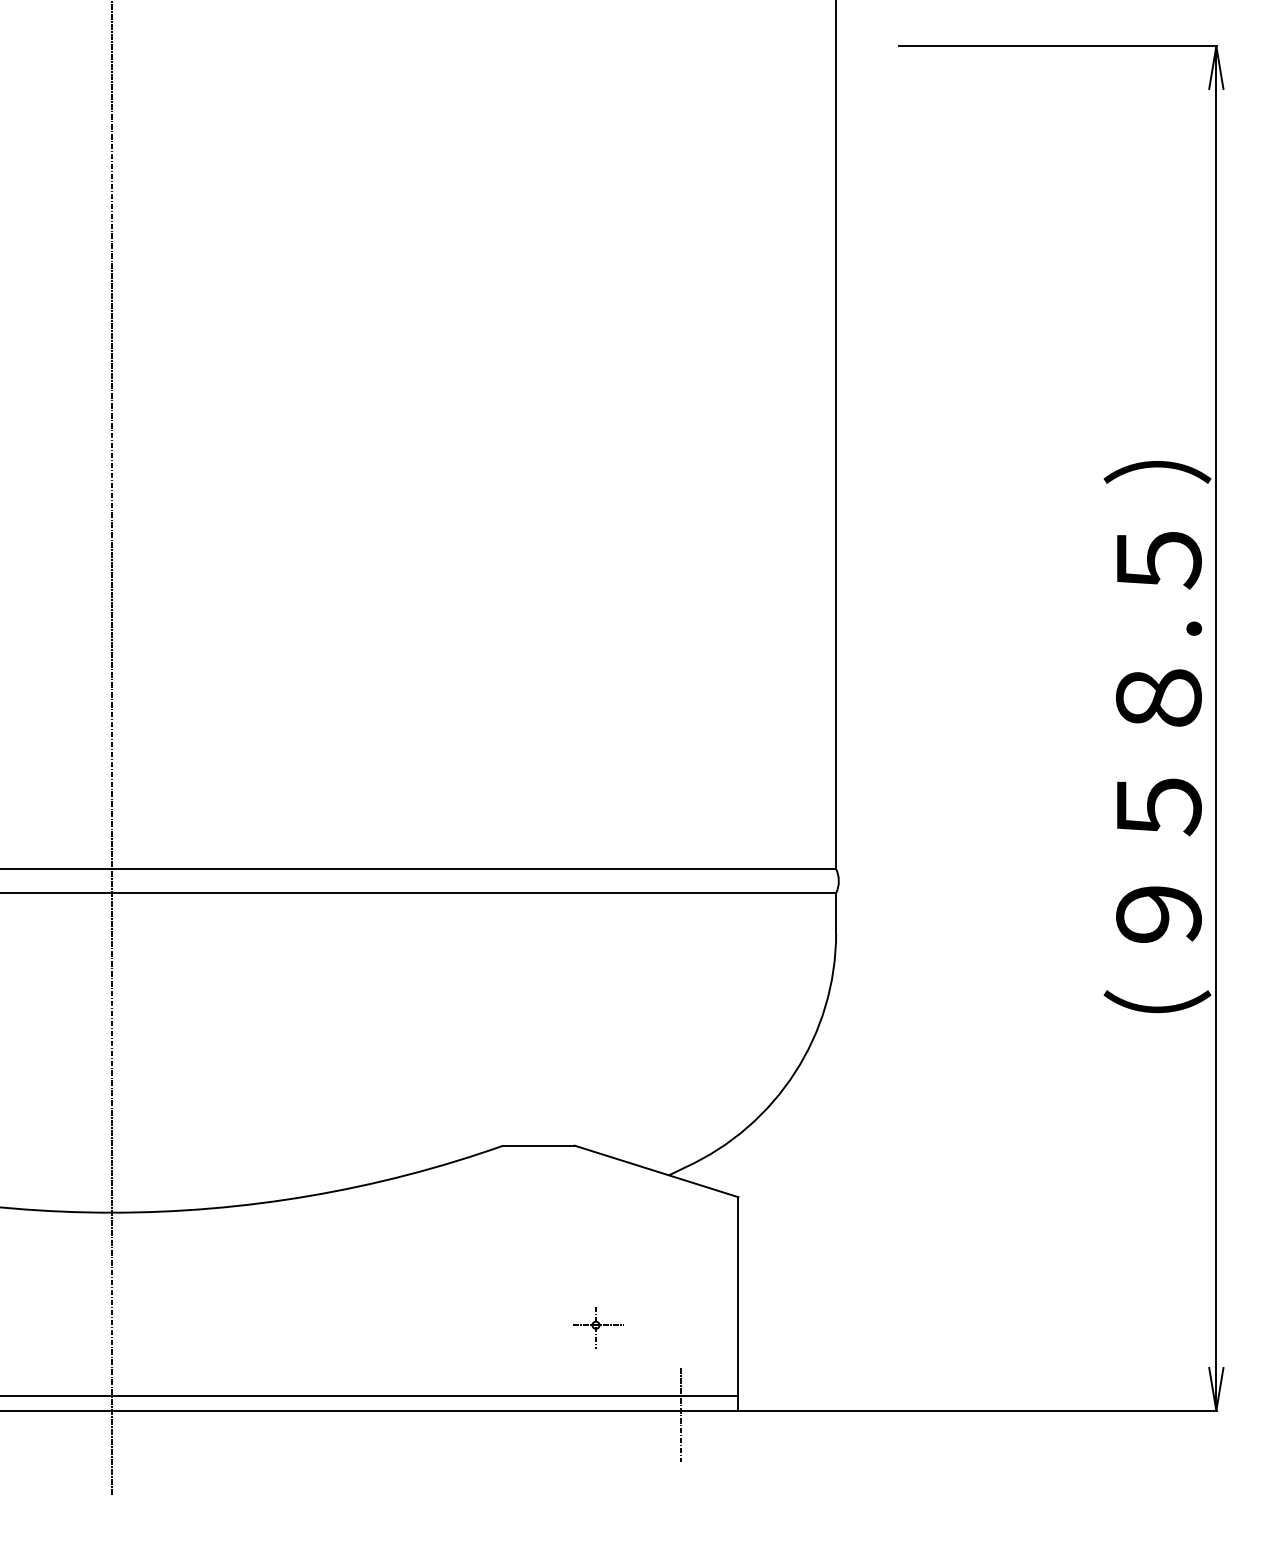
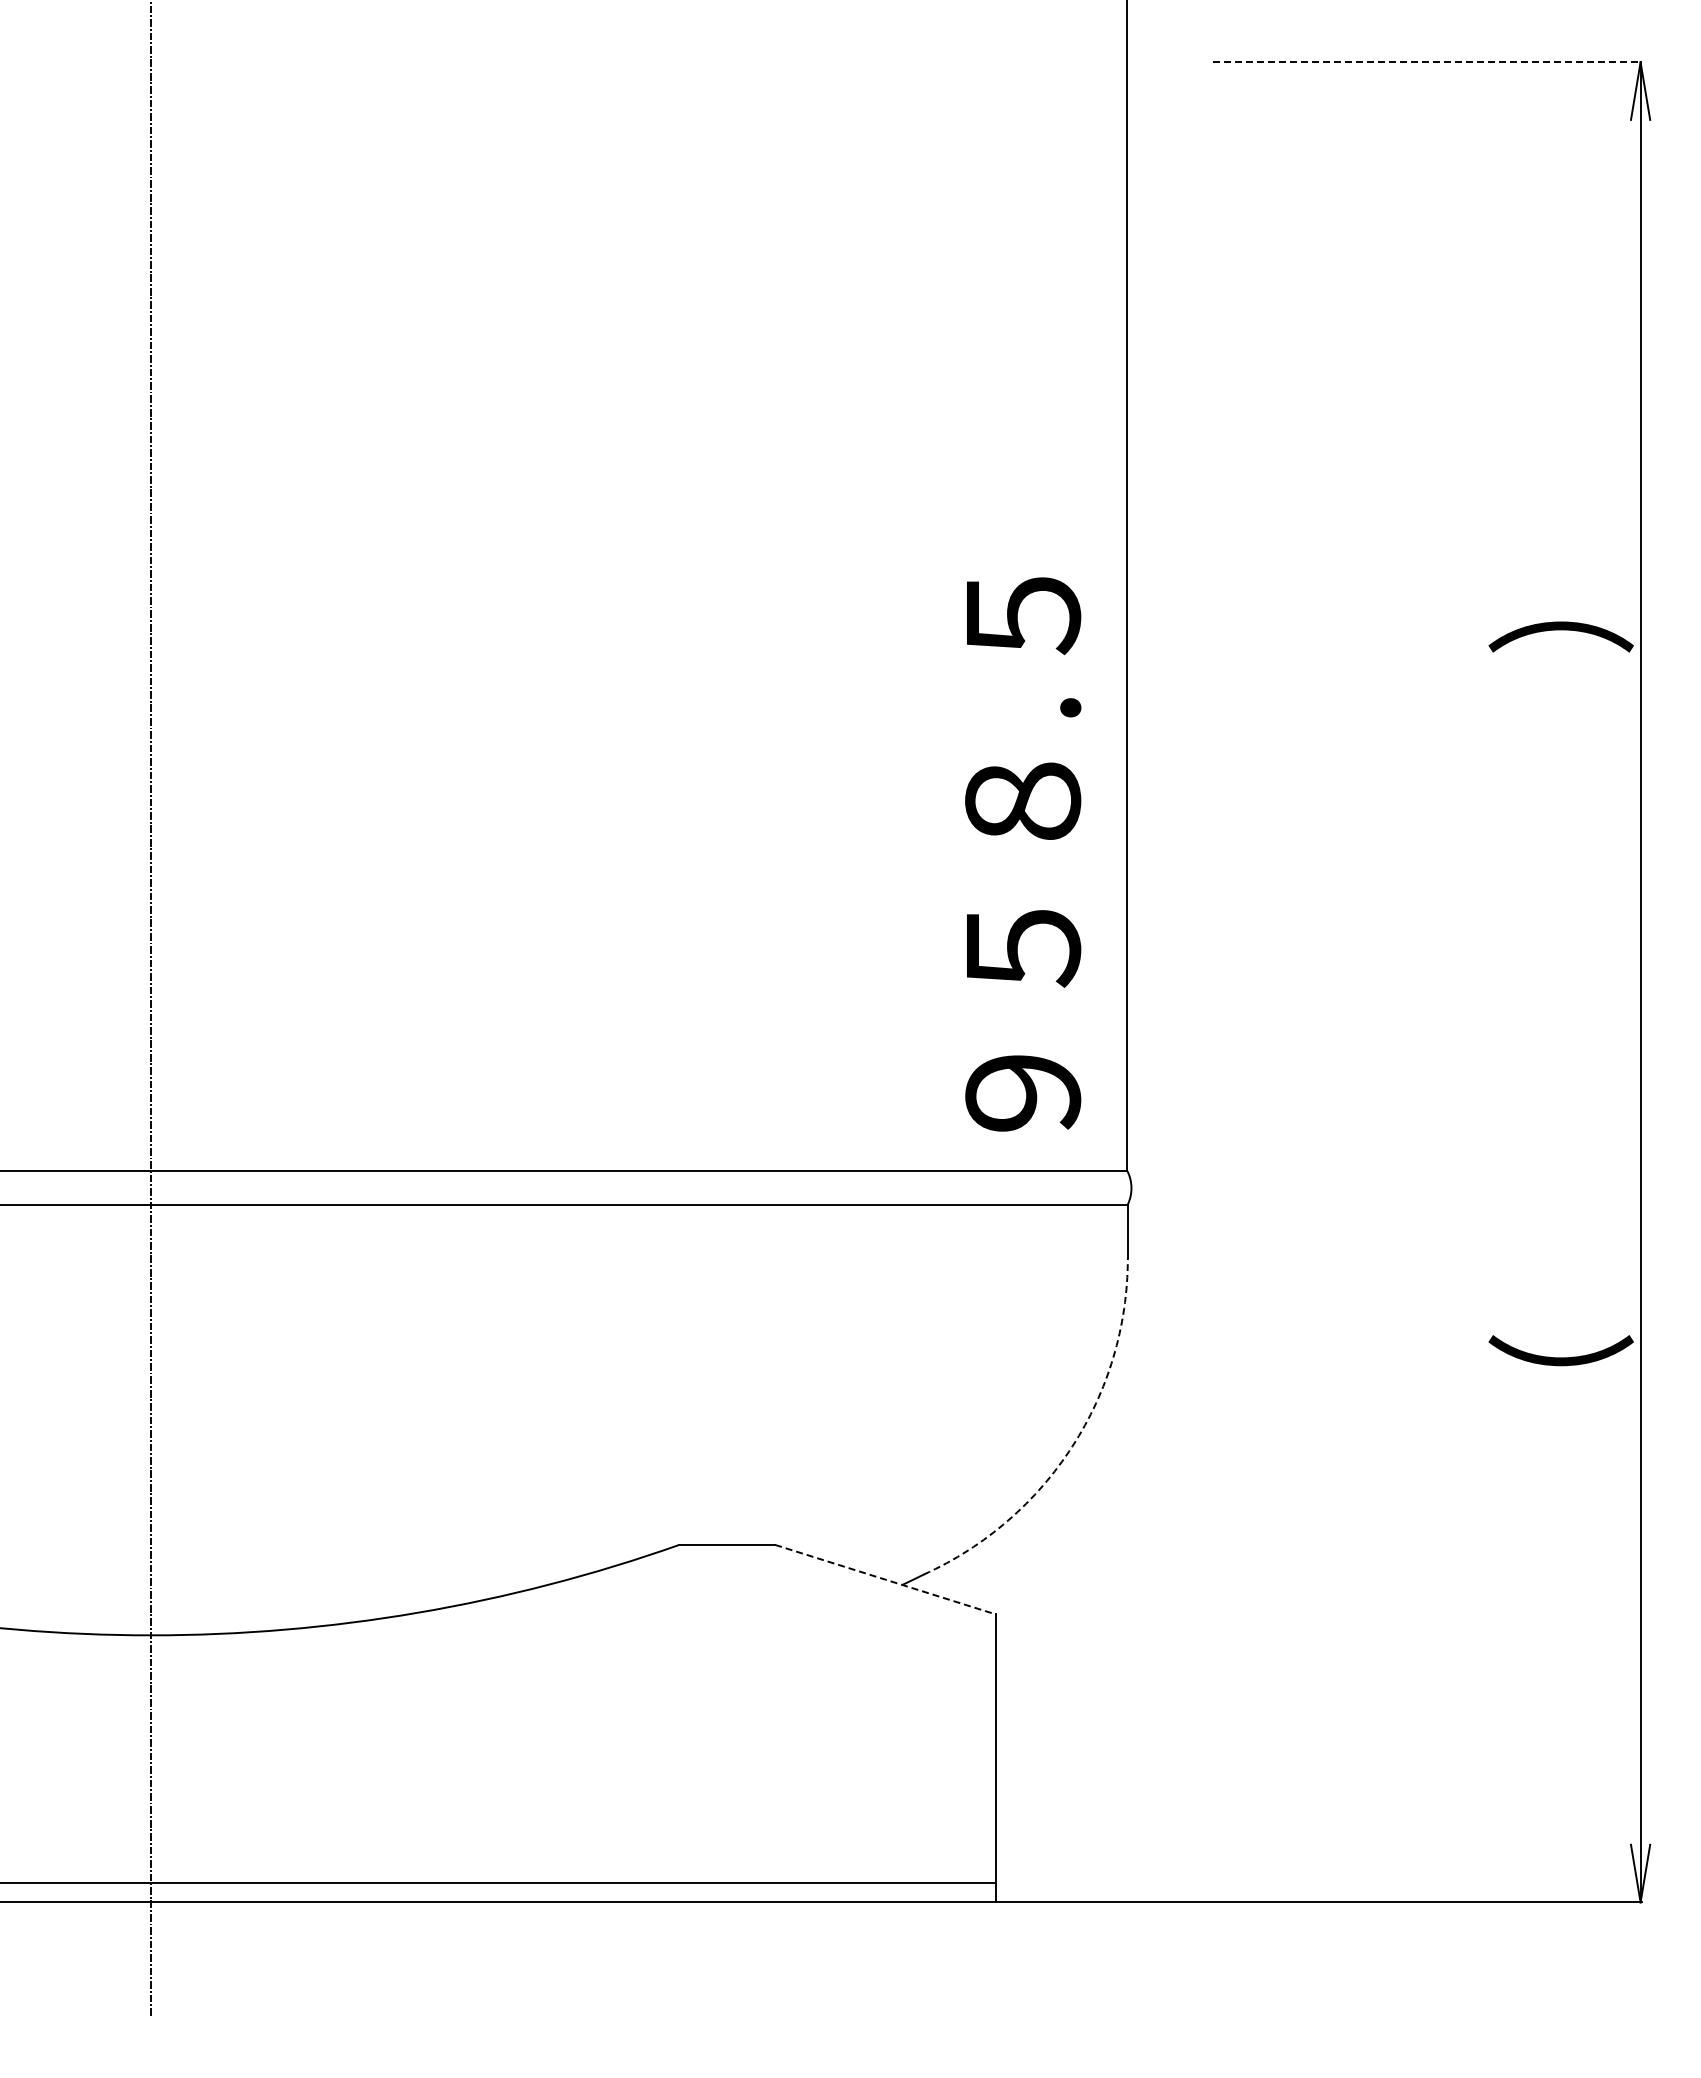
line: (1058, 46) -> (1427, 62), solid -> dashed
text: (1159, 737) -> (1023, 854), moved
arc: (795, 1072) -> (1072, 1446), solid -> dashed
line: (656, 1171) -> (885, 1579), solid -> dashed
part: (598, 1327) -> (807, 1790), removed
line: (681, 1414) -> (919, 1907), removed

